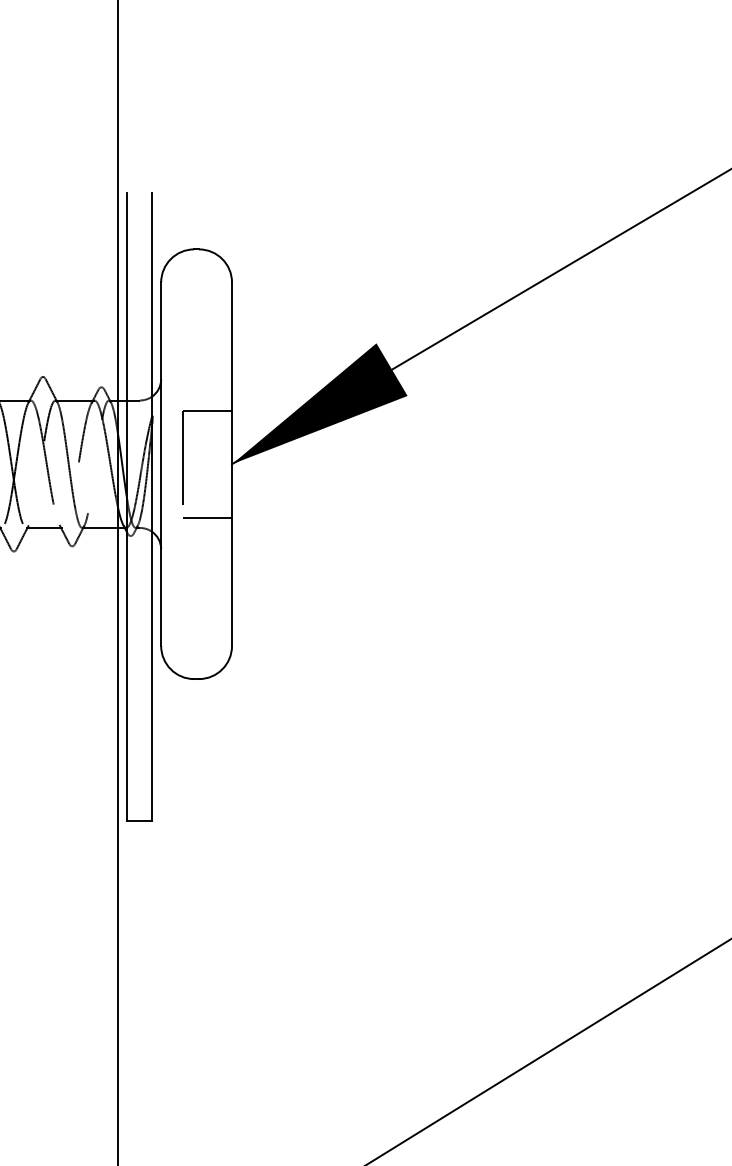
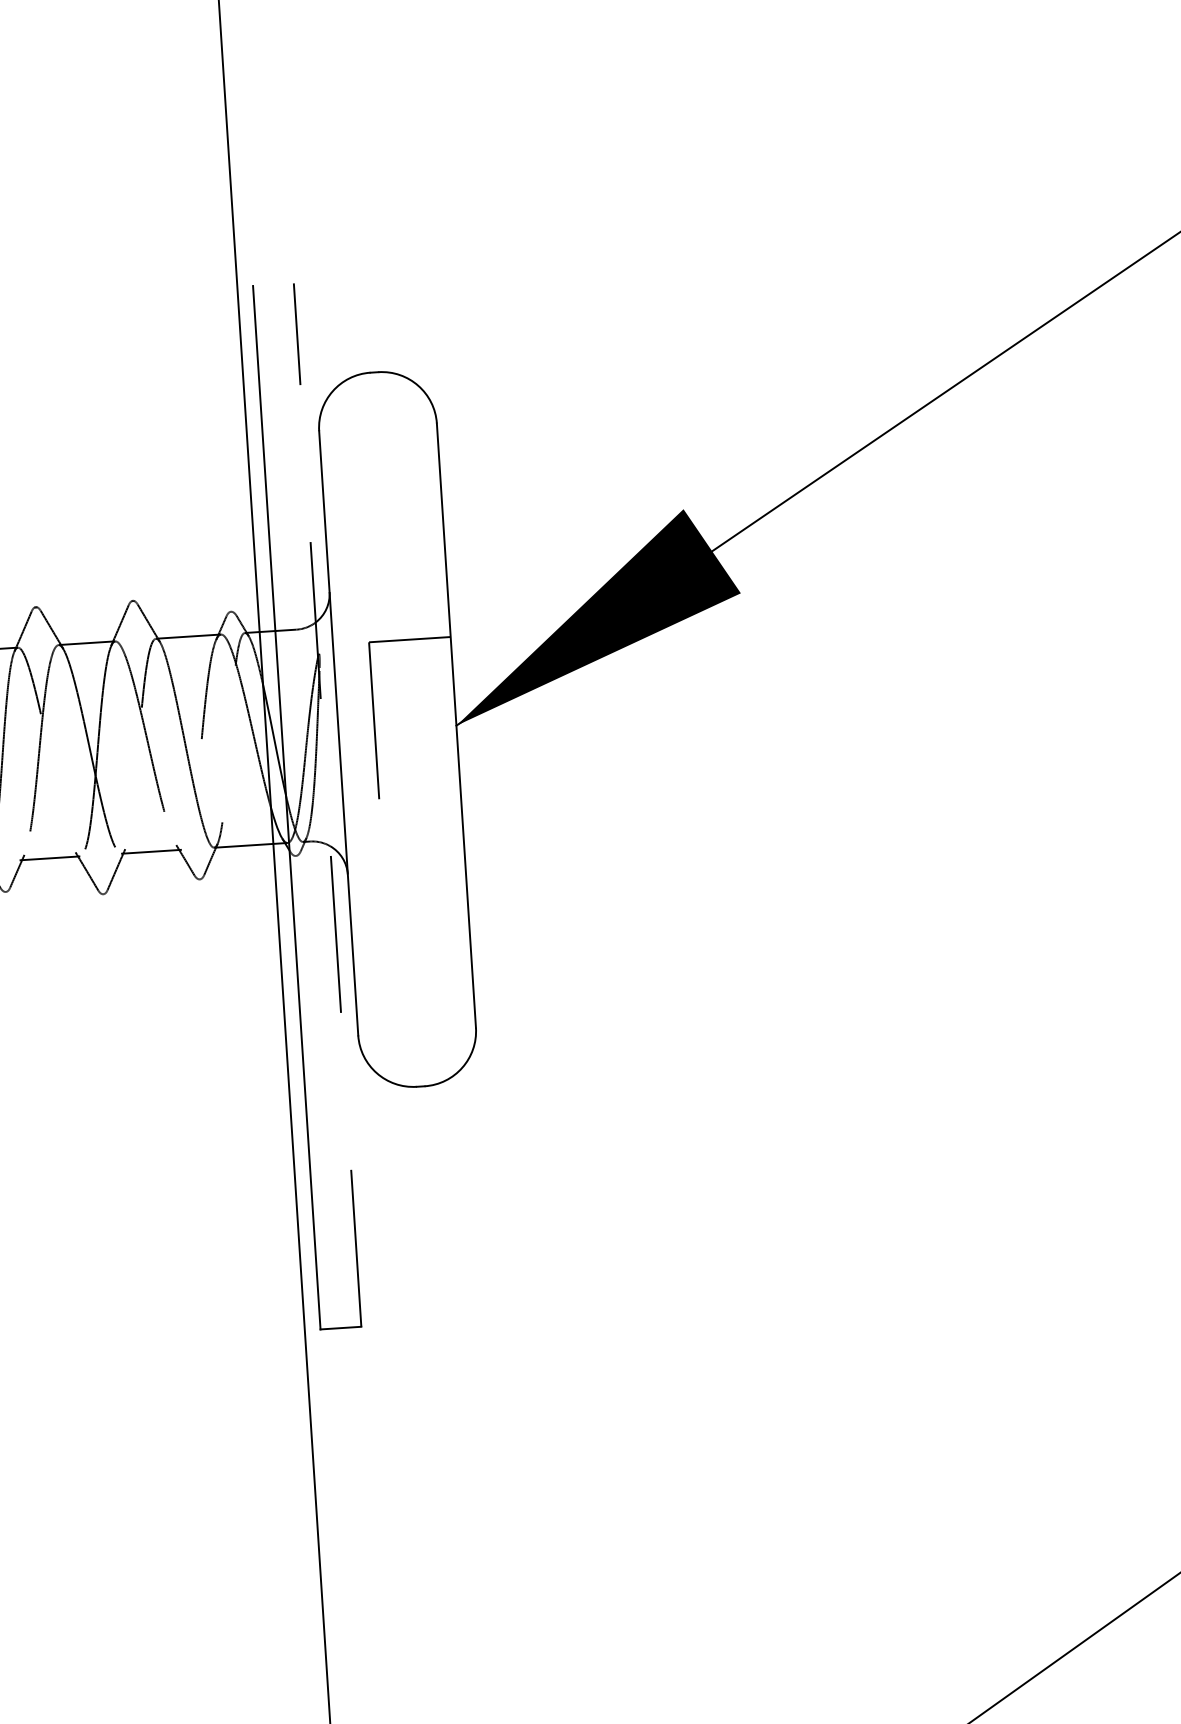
line: (151, 506) -> (327, 804), solid -> dashed
line: (207, 517) -> (421, 816), removed

